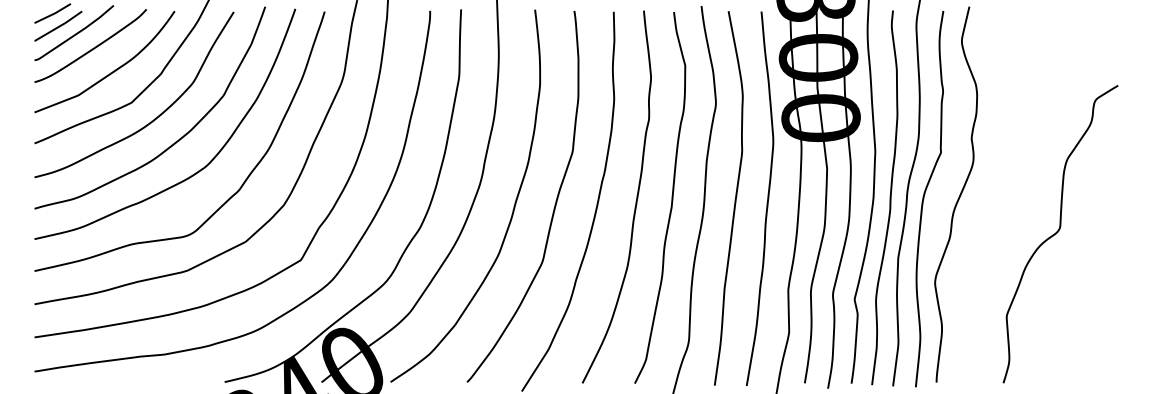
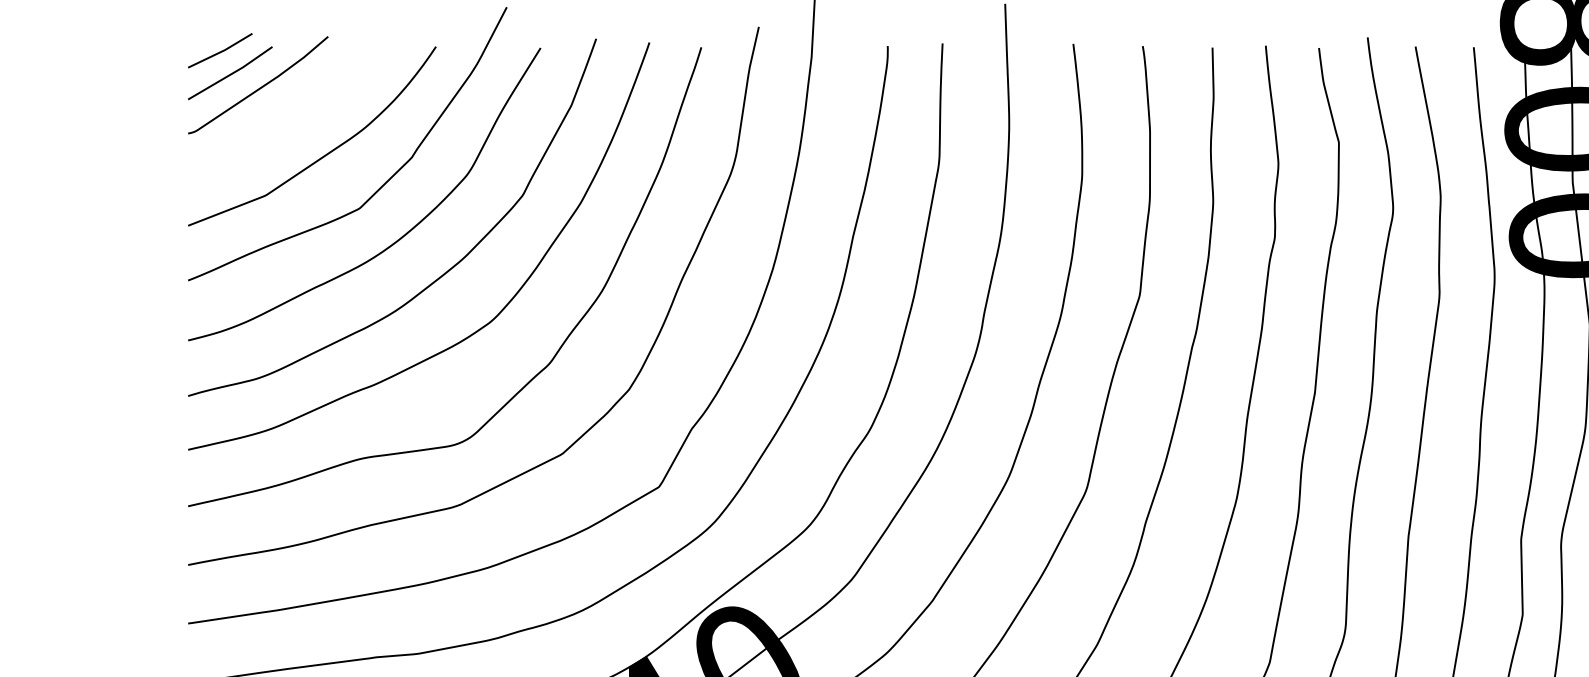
curve: (93, 47) -> (292, 110), removed

